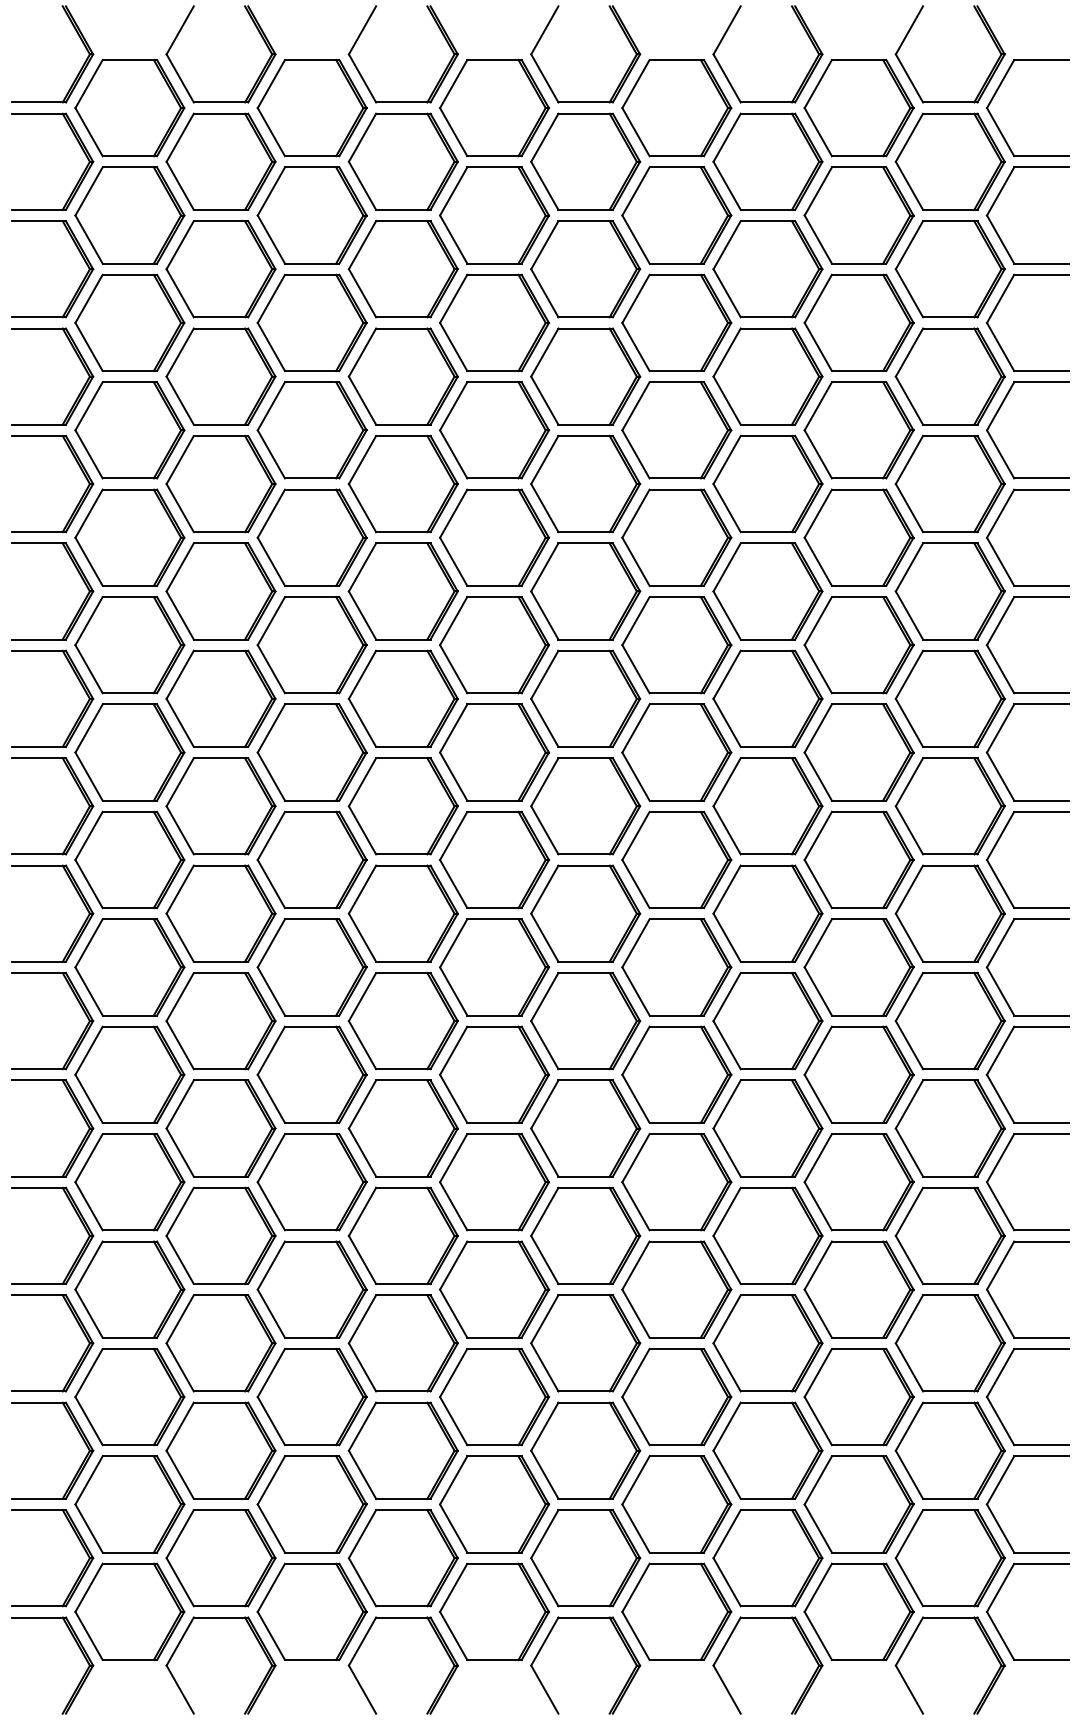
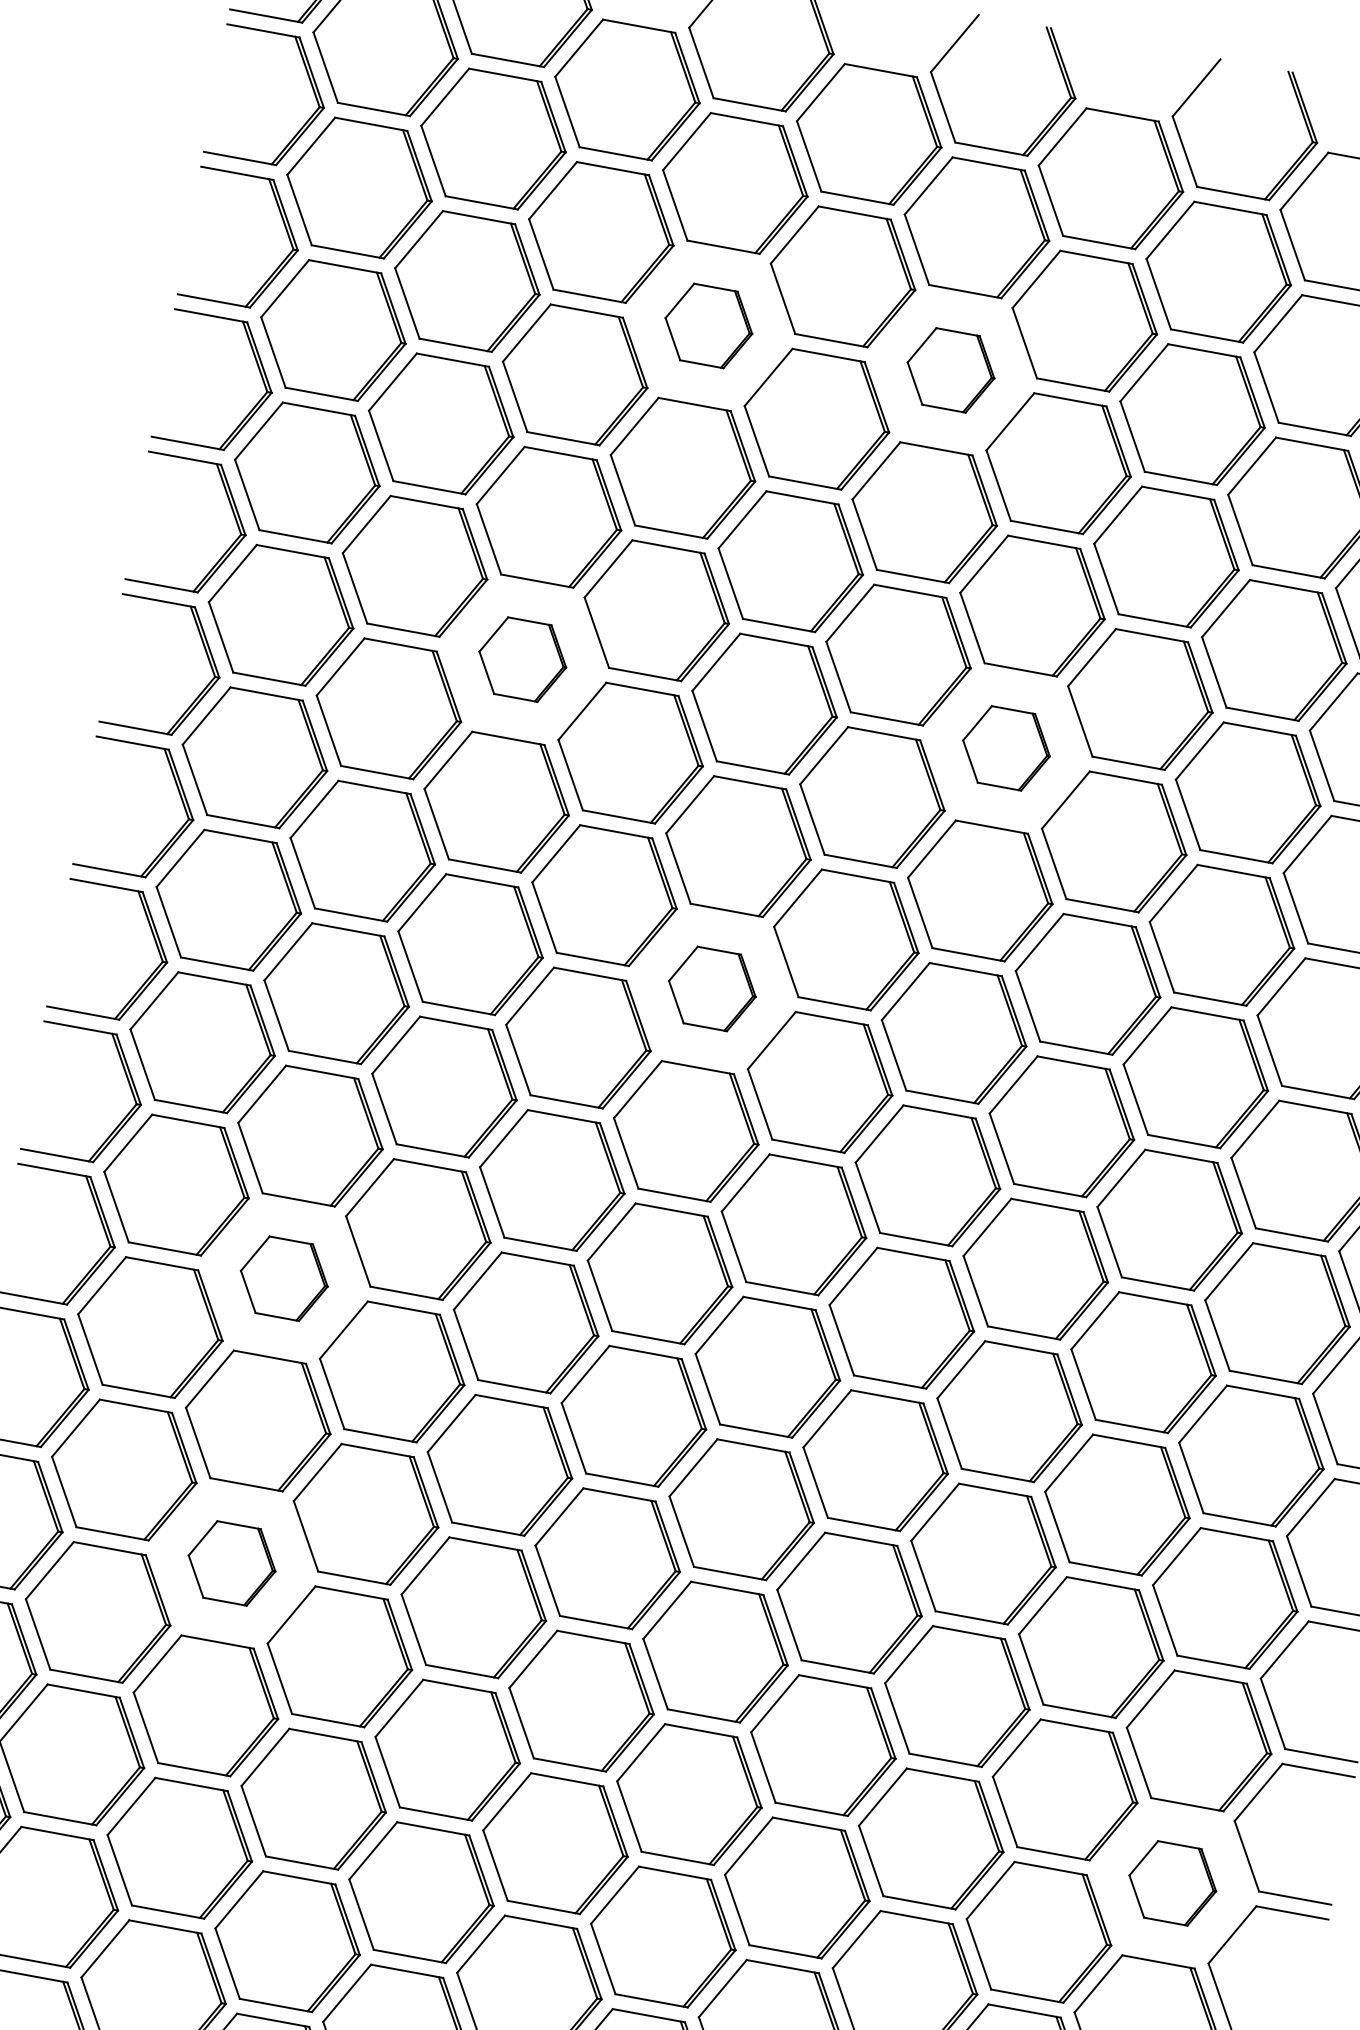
part: (402, 269) -> (707, 326), size x0.6
part: (585, 269) -> (950, 370), size x0.6
part: (311, 537) -> (522, 659), size x0.6
part: (676, 537) -> (1006, 748), size x0.6
part: (494, 752) -> (712, 988), size x0.6
part: (220, 1021) -> (283, 1278), size x0.6
part: (220, 1235) -> (231, 1562), size x0.6
part: (949, 1343) -> (1171, 1883), size x0.6

